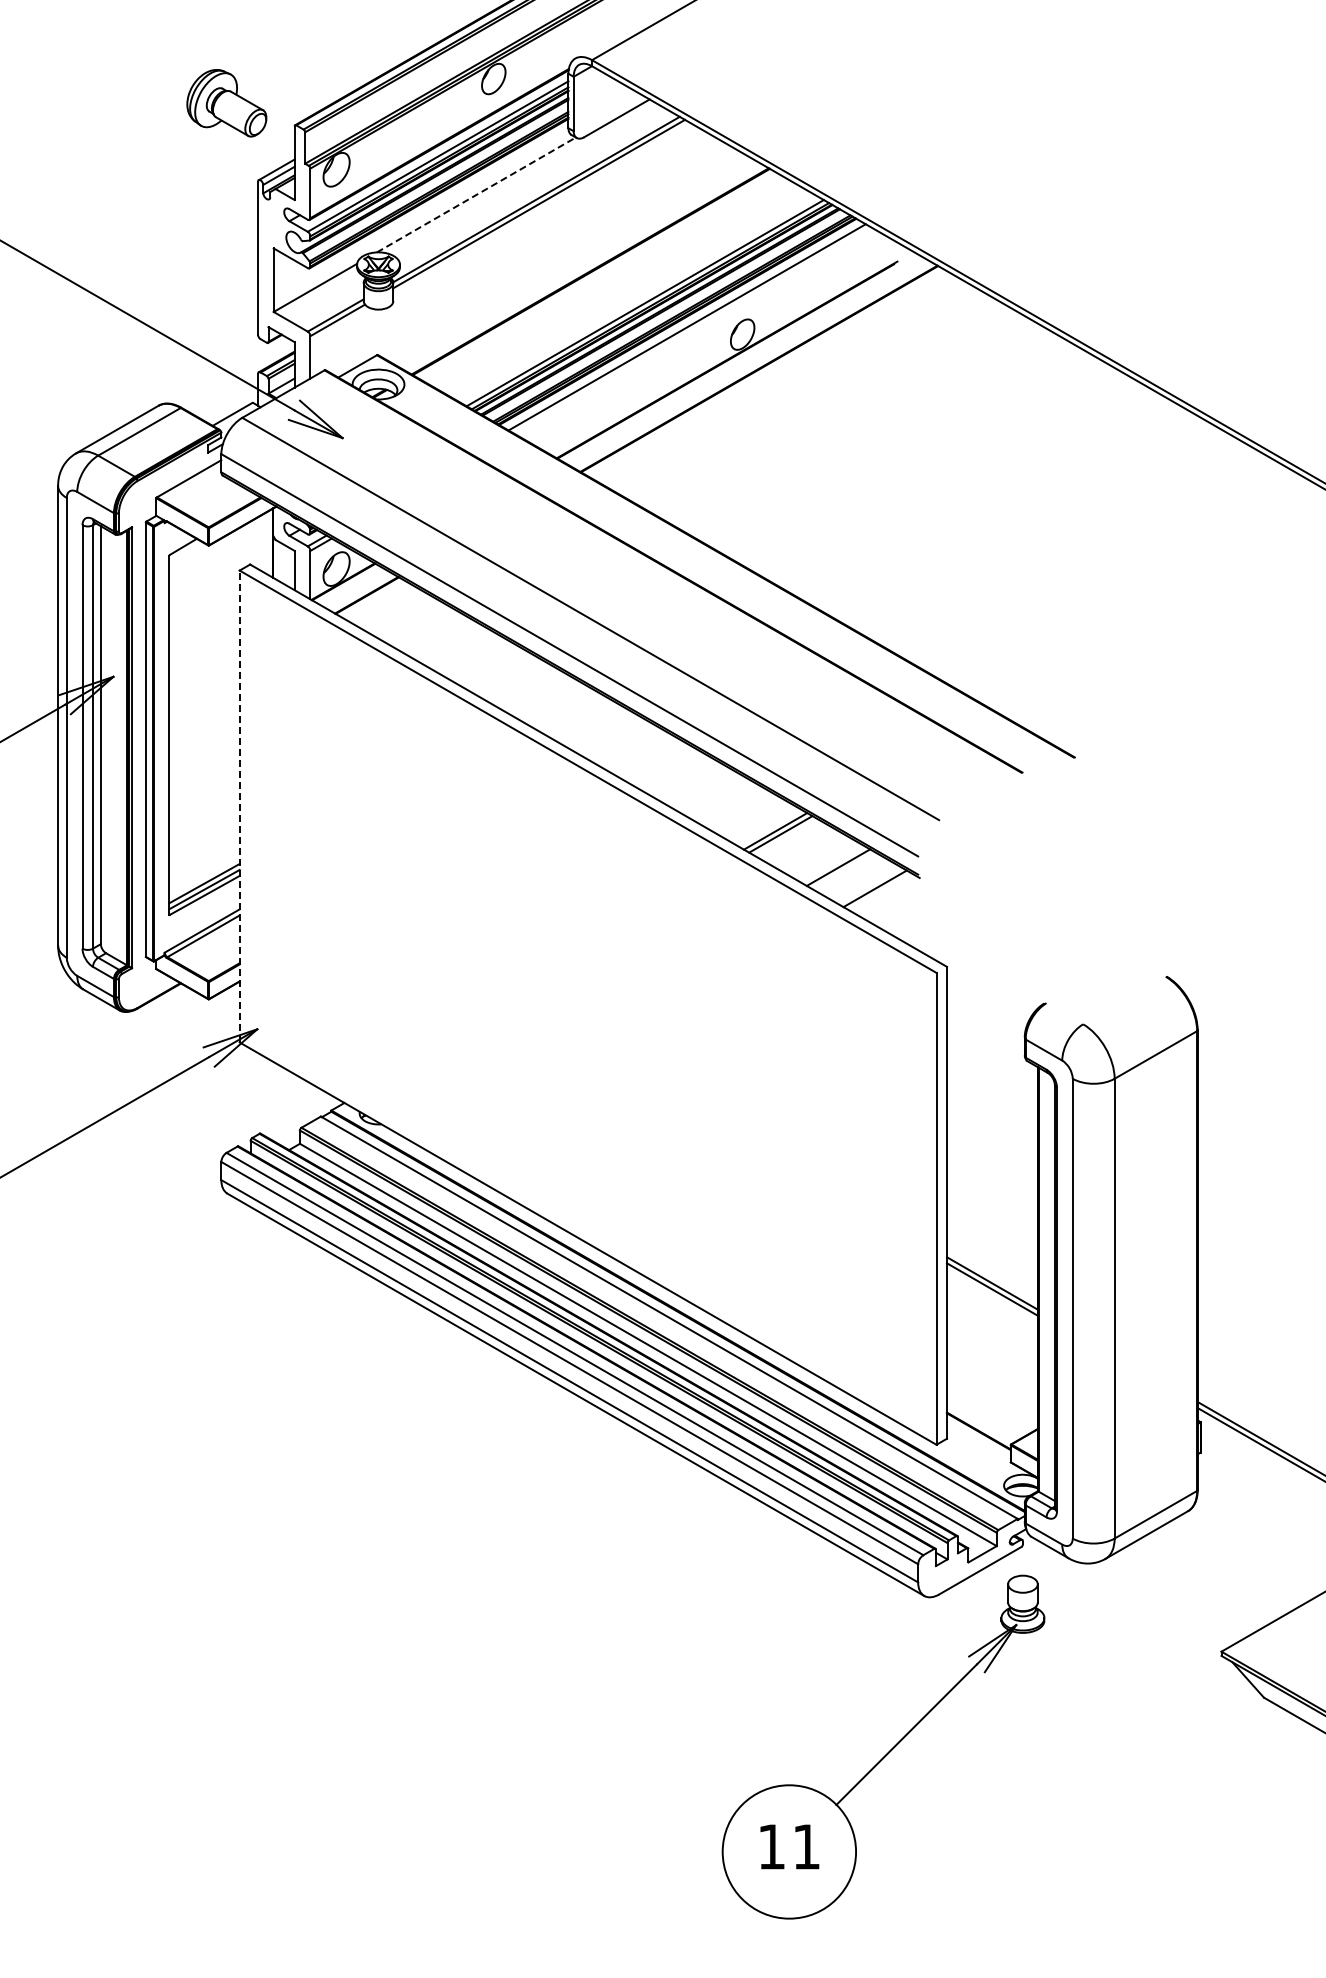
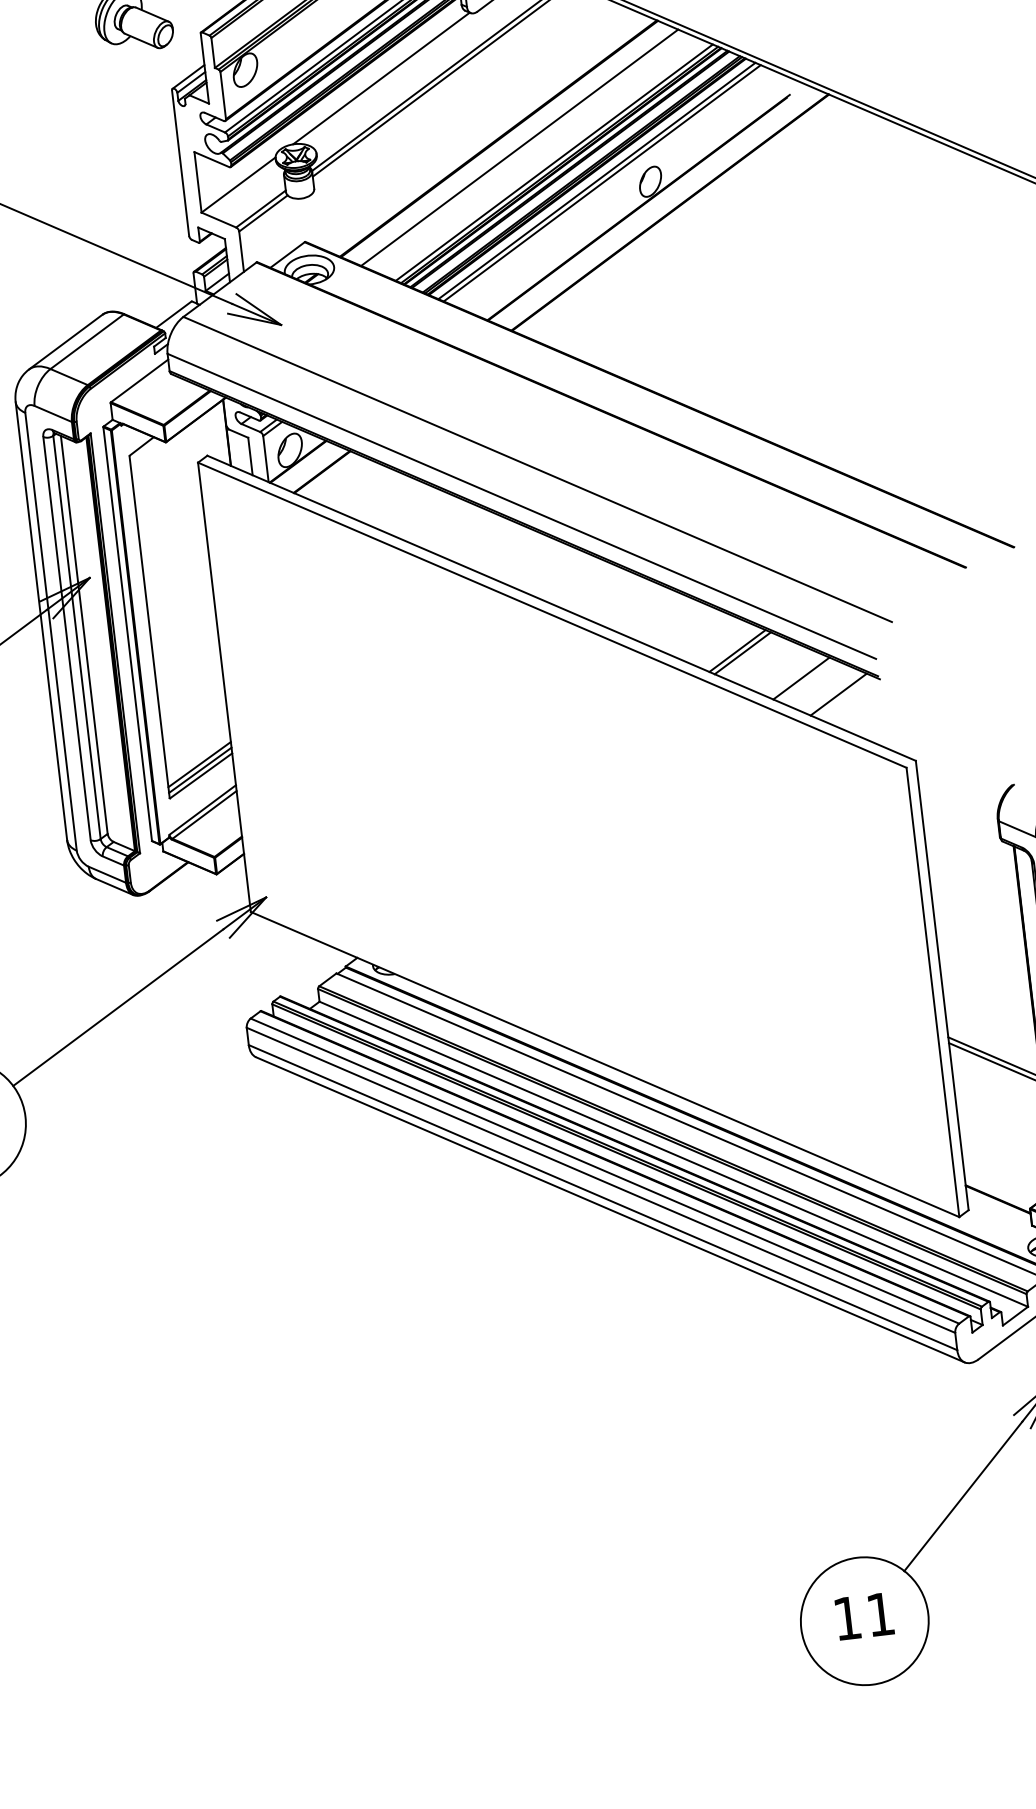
line: (476, 194) -> (381, 78), dashed -> solid
line: (610, 283) -> (519, 147), added
line: (692, 330) -> (602, 183), added
line: (239, 806) -> (224, 687), dashed -> solid

